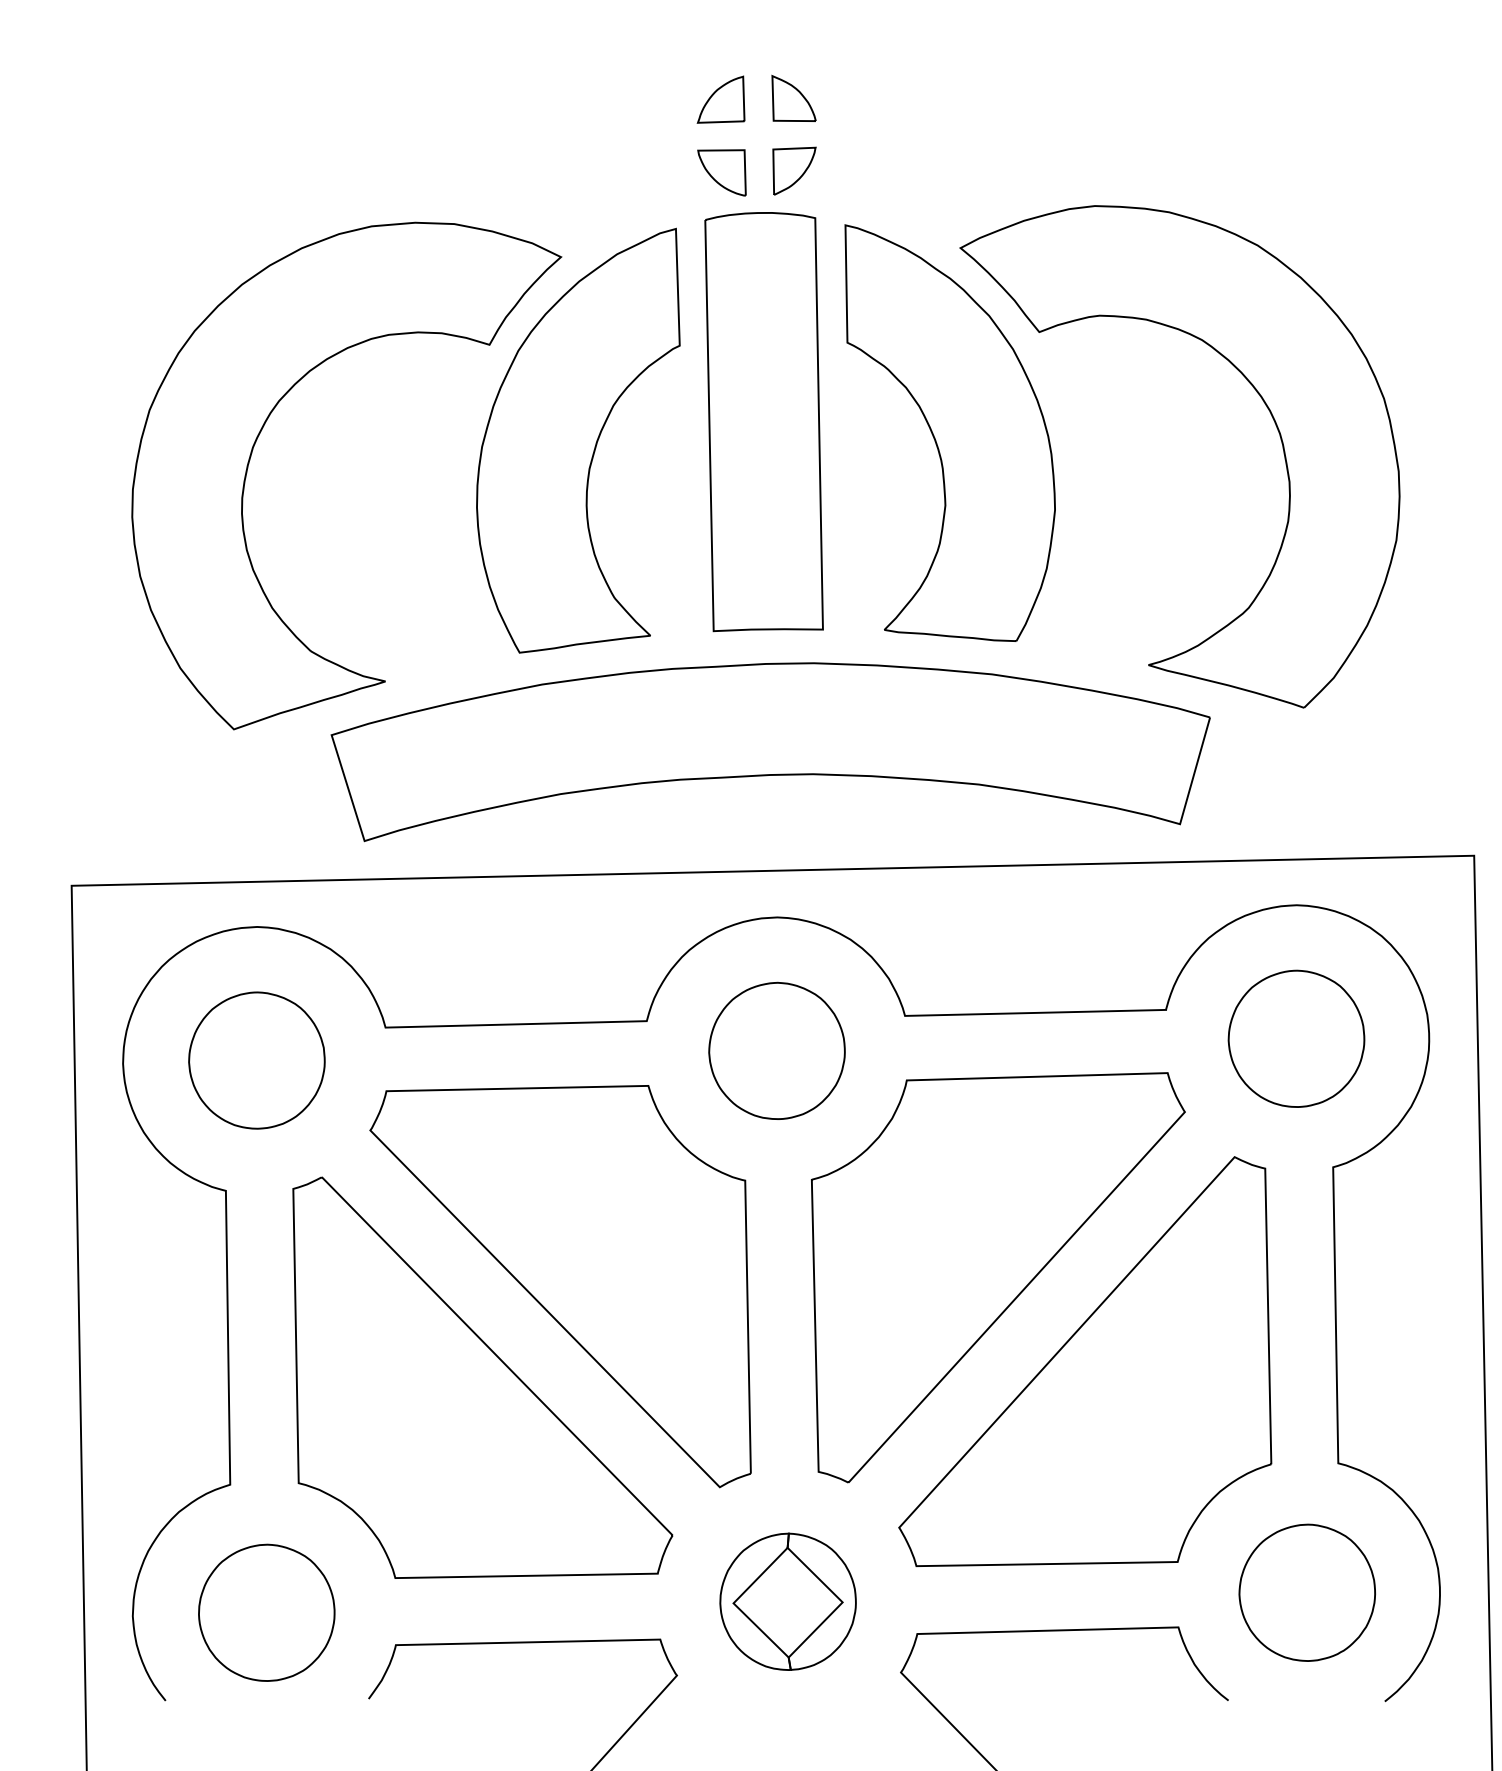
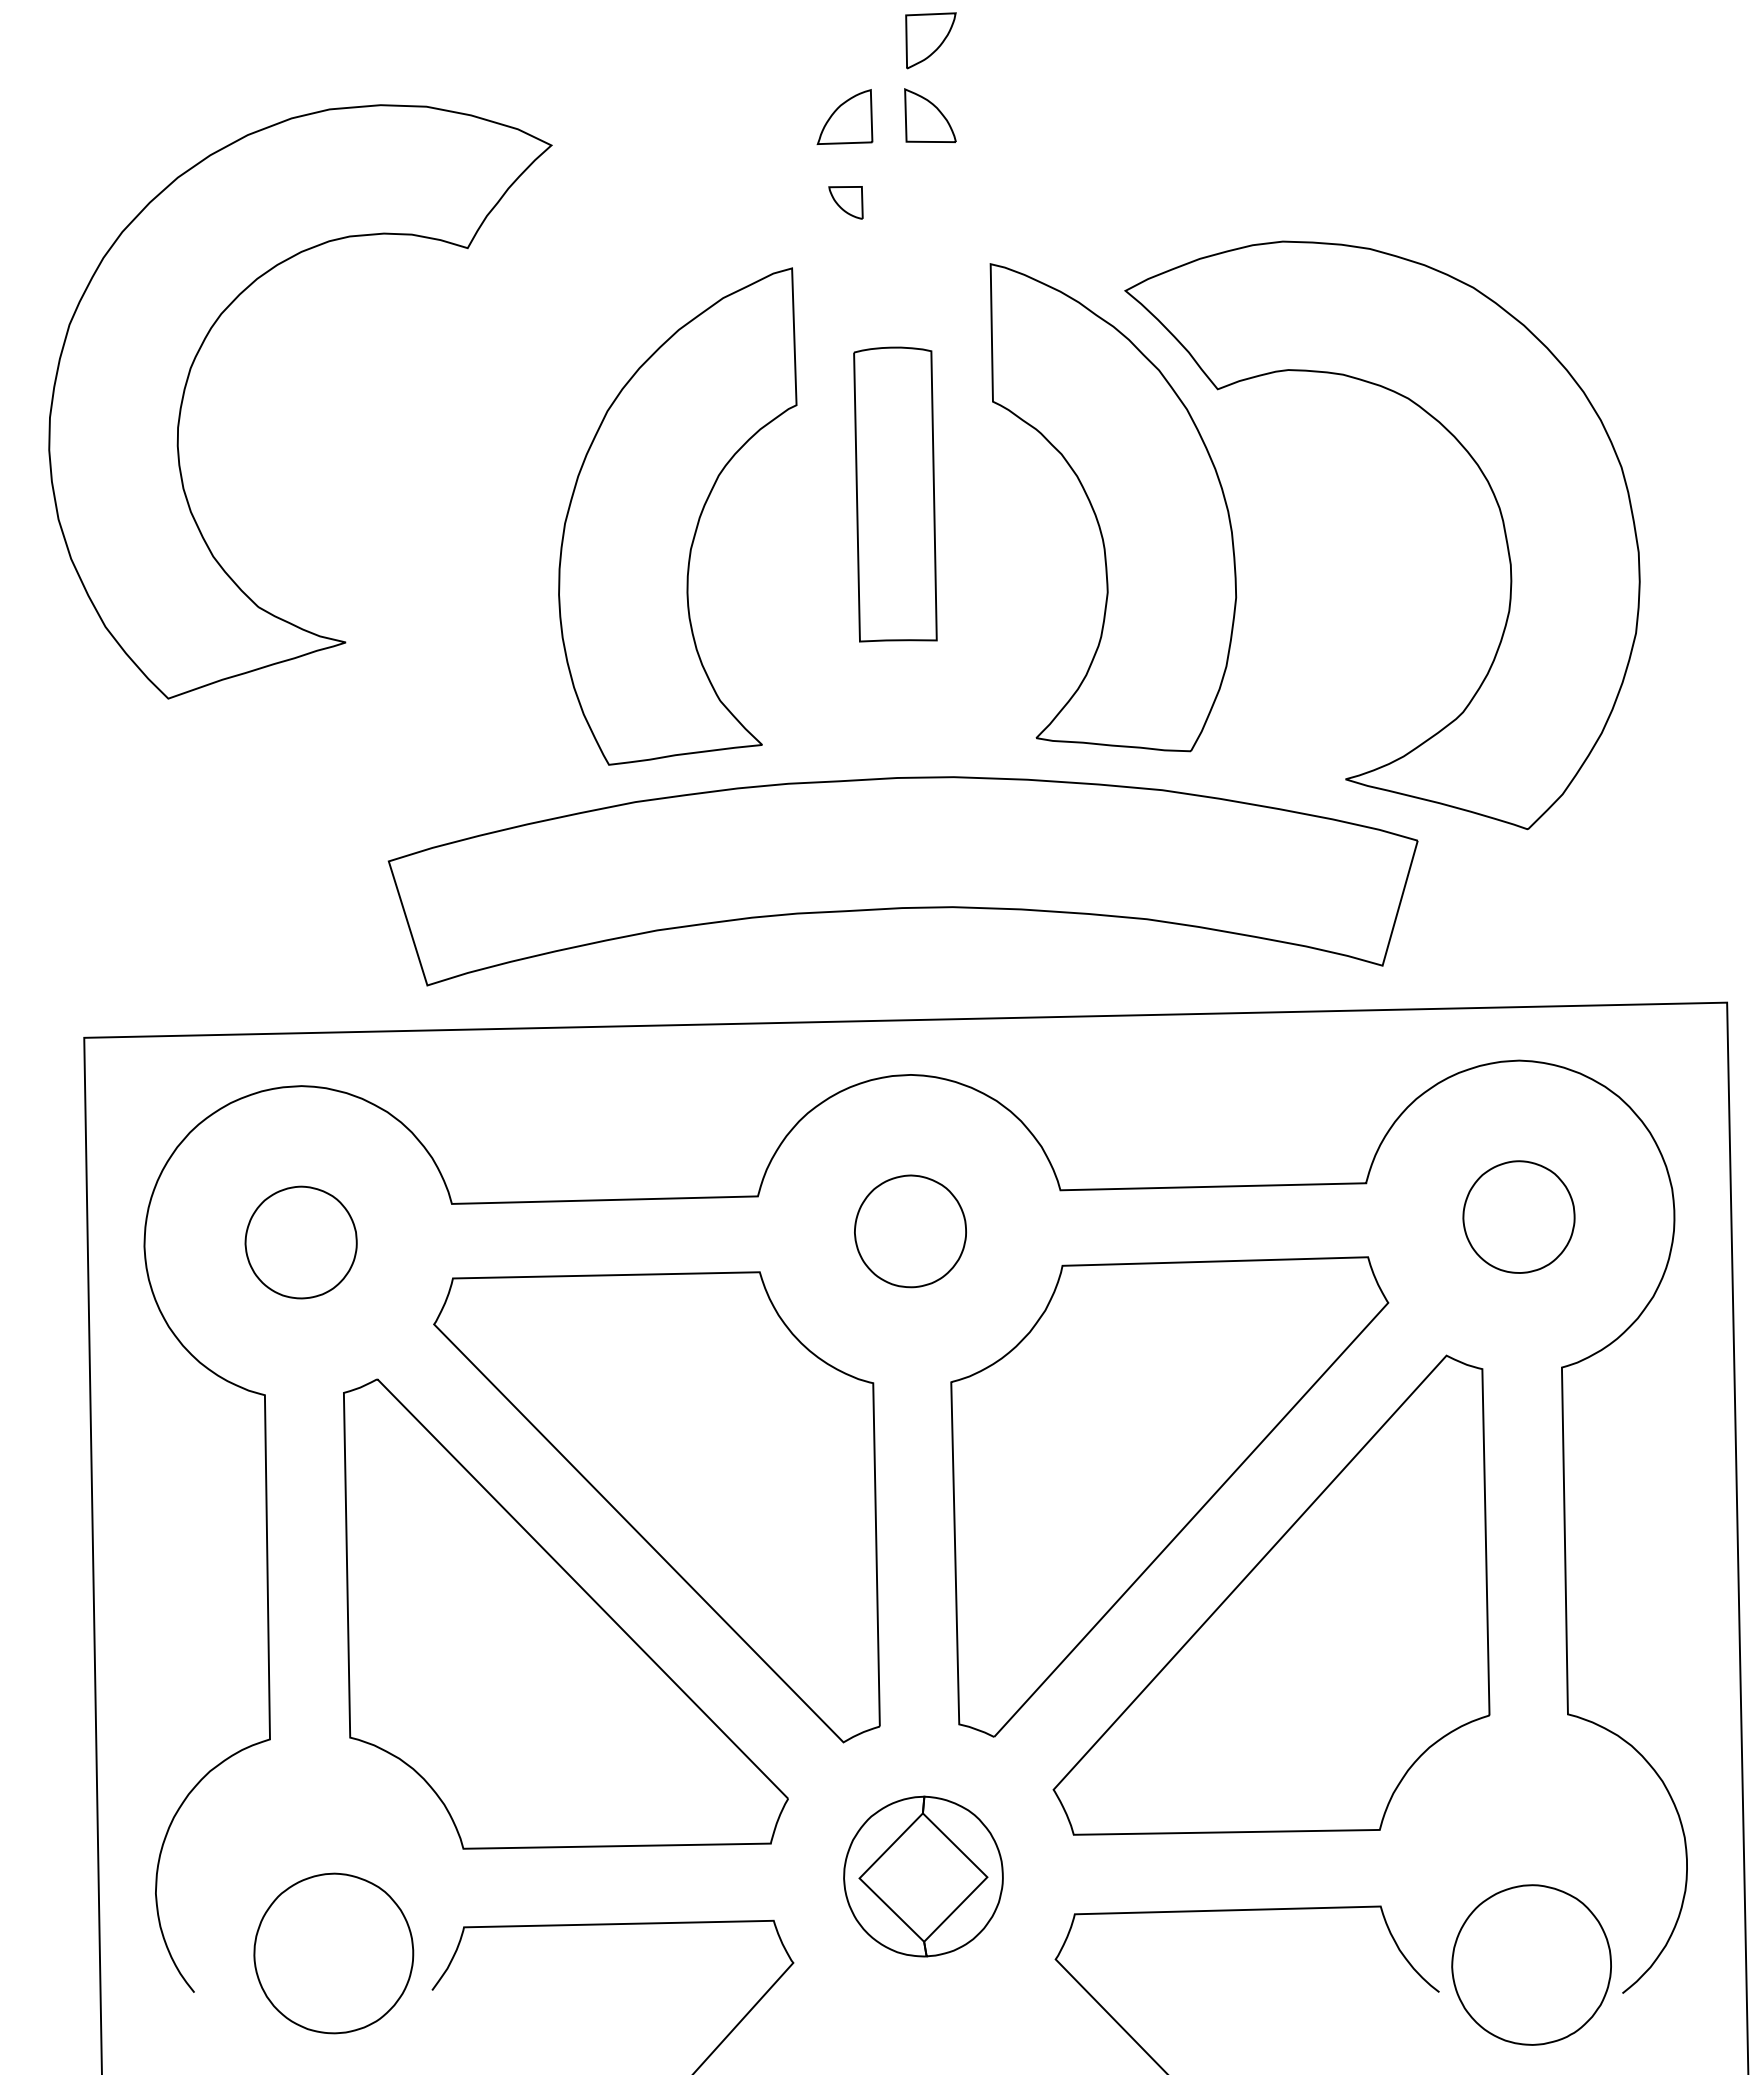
part: (794, 170) -> (930, 40), moved
part: (721, 172) -> (845, 202), size x0.6
part: (764, 421) -> (895, 494), size x0.6
part: (263, 428) -> (202, 346), moved
part: (1296, 1038) -> (1518, 1216), size x0.7
part: (777, 1051) -> (910, 1231), size x0.7
part: (256, 1060) -> (300, 1242), size x0.7
part: (1307, 1592) -> (1531, 1964), moved
part: (266, 1612) -> (333, 1953), moved

